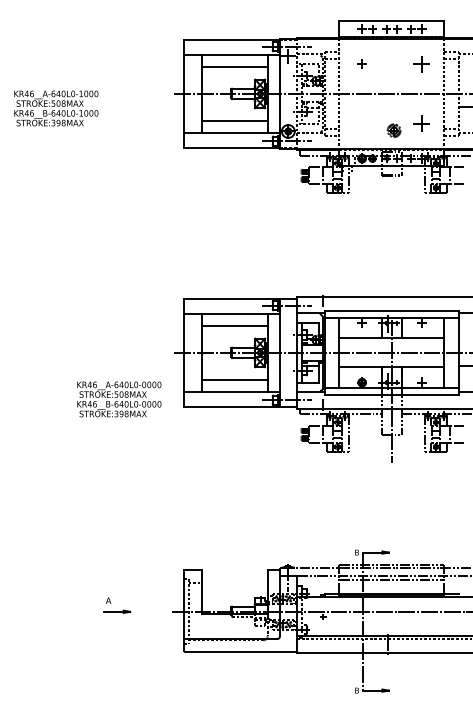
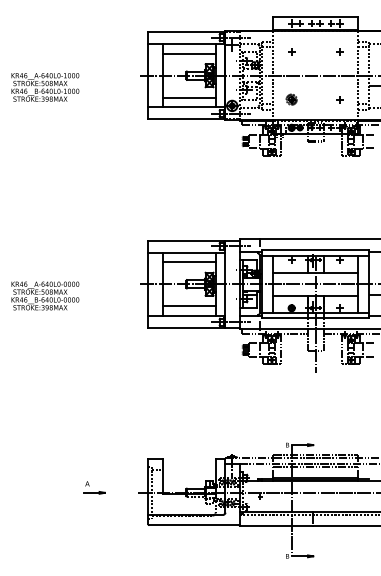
part: (421, 63) -> (339, 51), size x0.62
part: (421, 123) -> (339, 99), size x0.62
part: (393, 130) -> (291, 99), moved
text: (119, 399) -> (45, 296), moved

